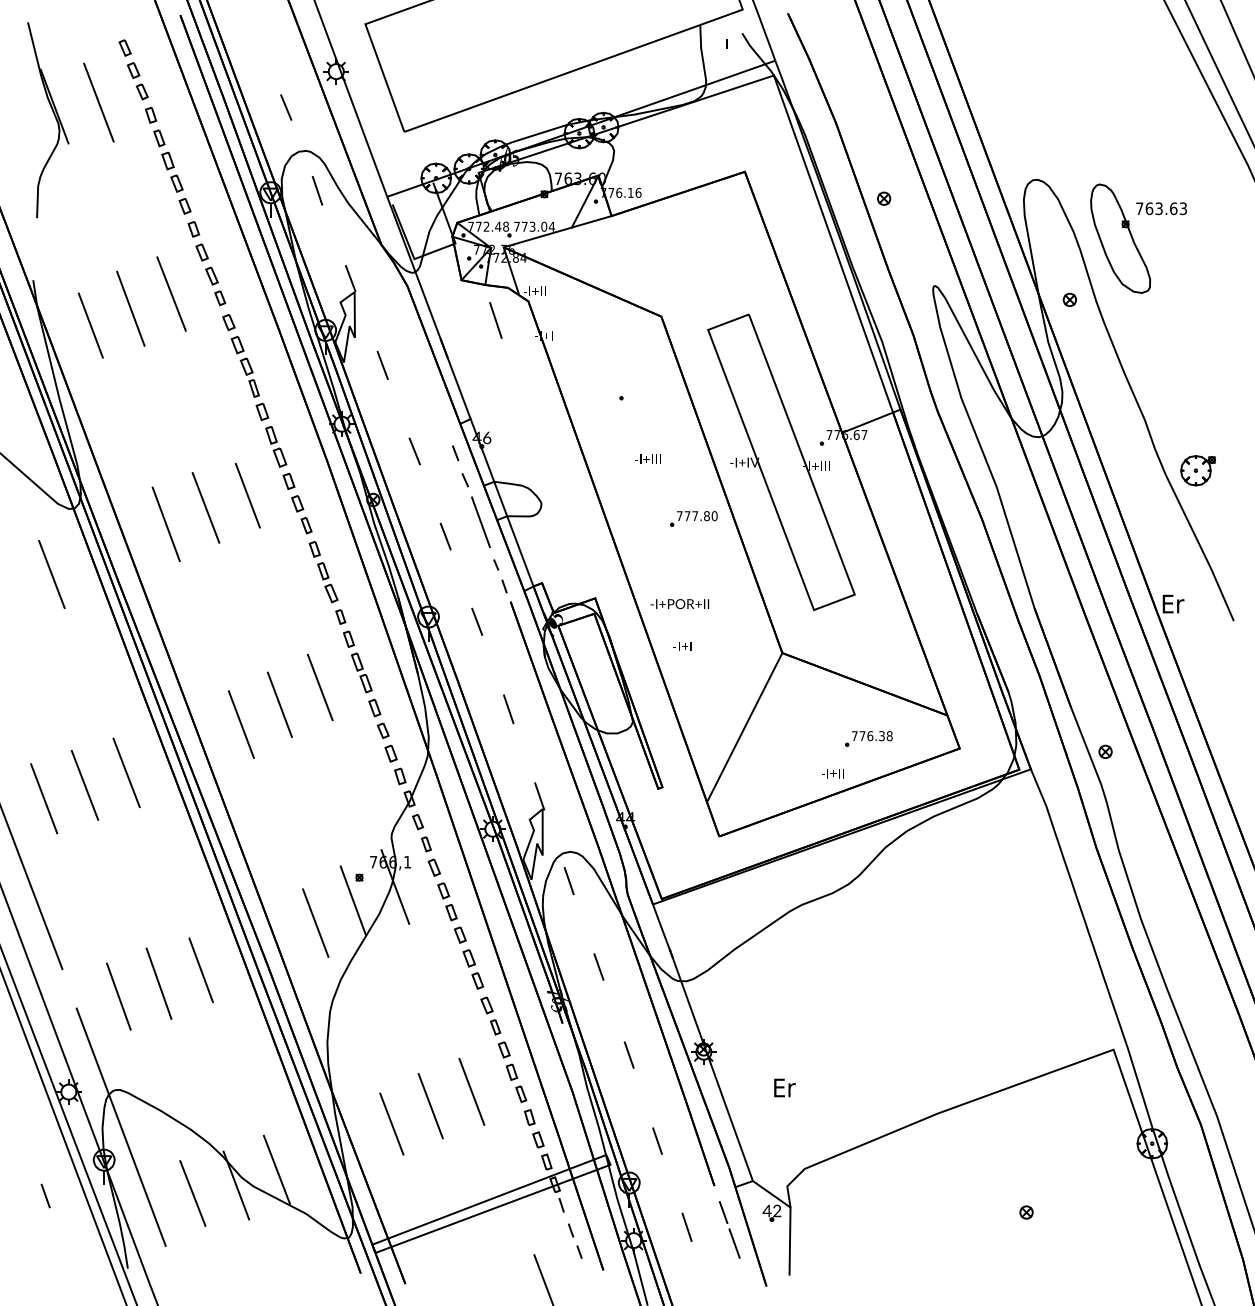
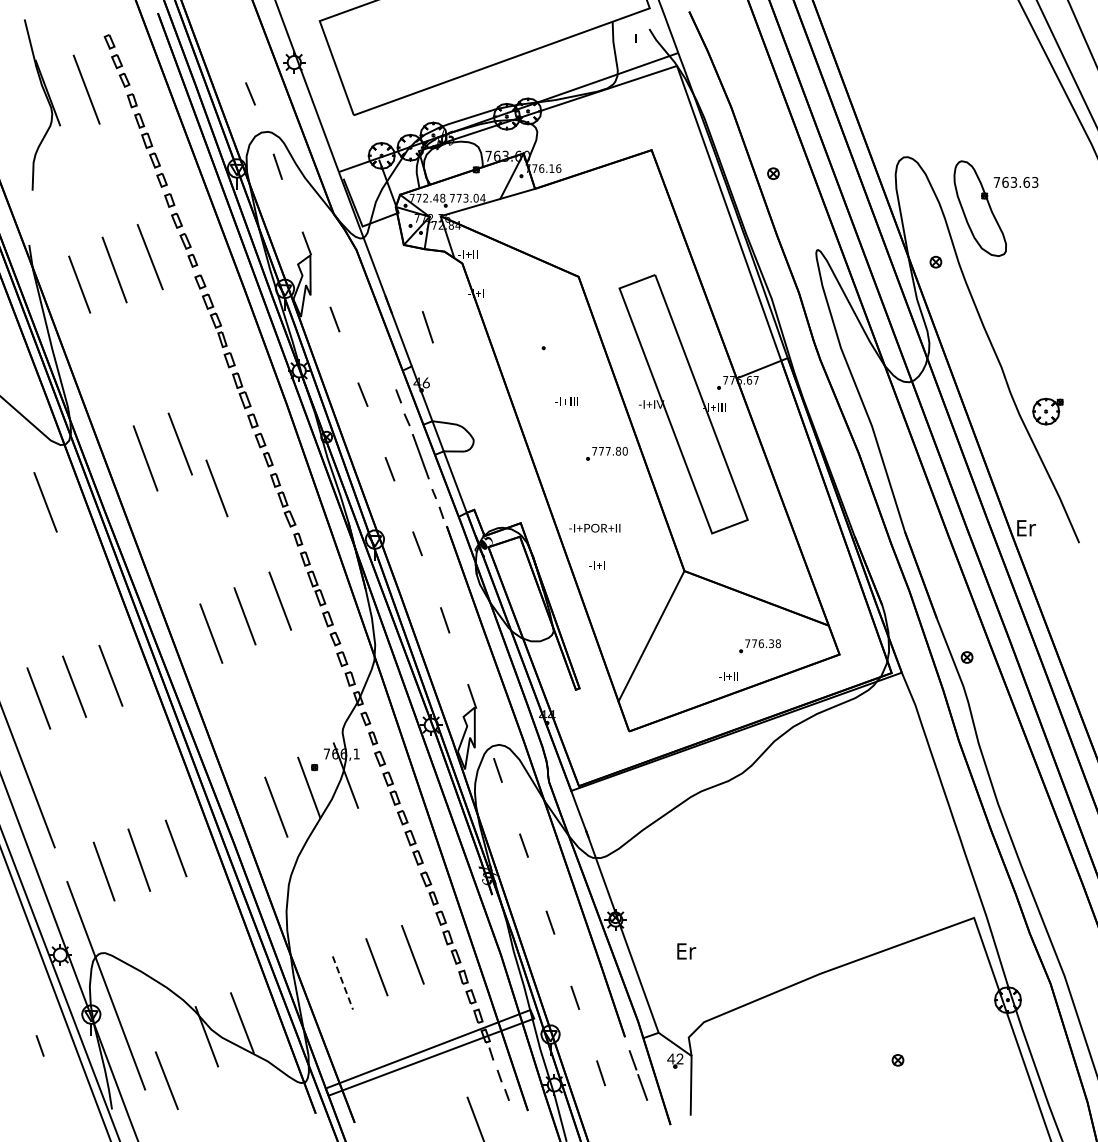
line: (495, 320) -> (427, 327), moved
line: (247, 495) -> (216, 488), moved
line: (392, 1124) -> (343, 983), solid -> dashed
line: (192, 1193) -> (166, 1080), moved

